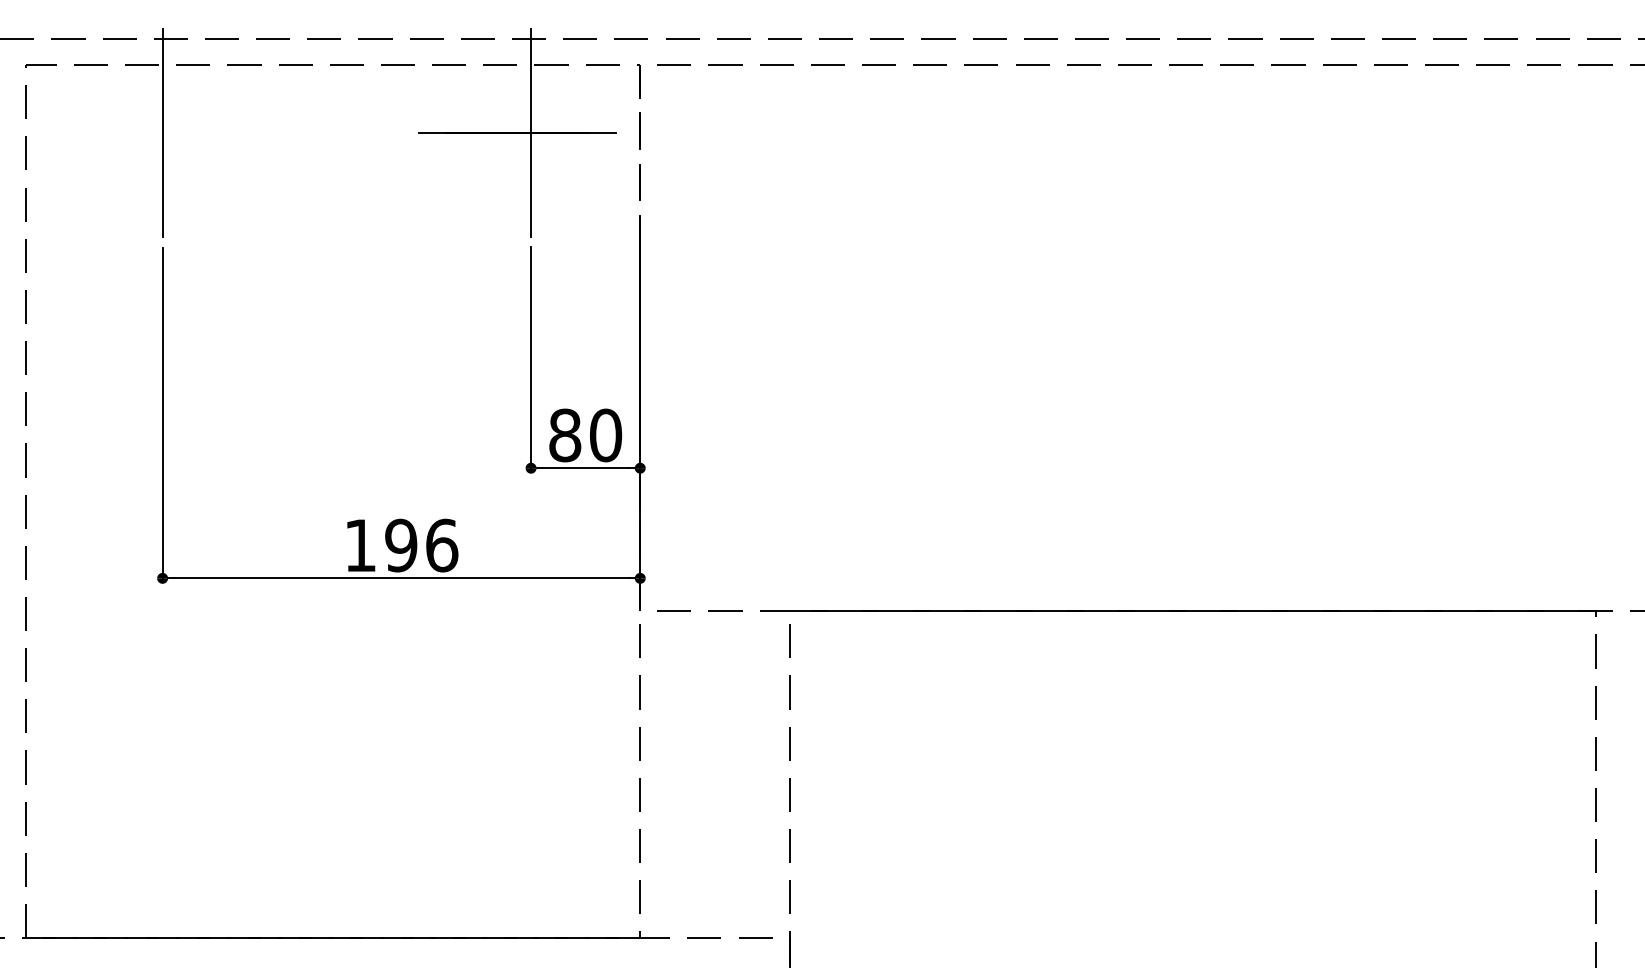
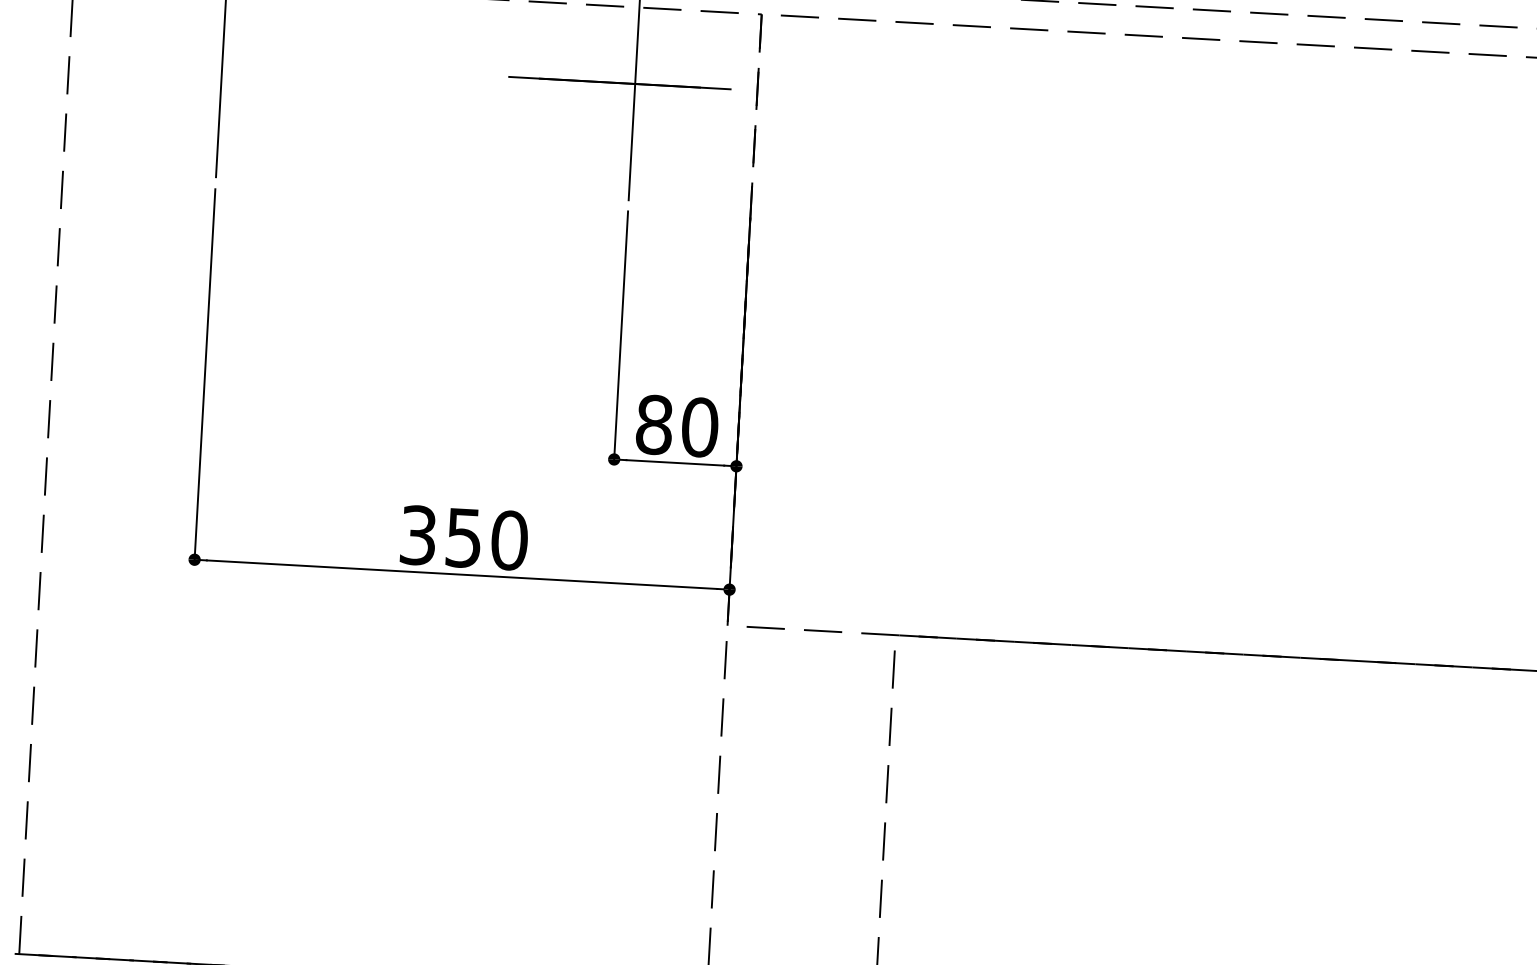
text: (401, 545) -> (464, 537), 196 -> 350

